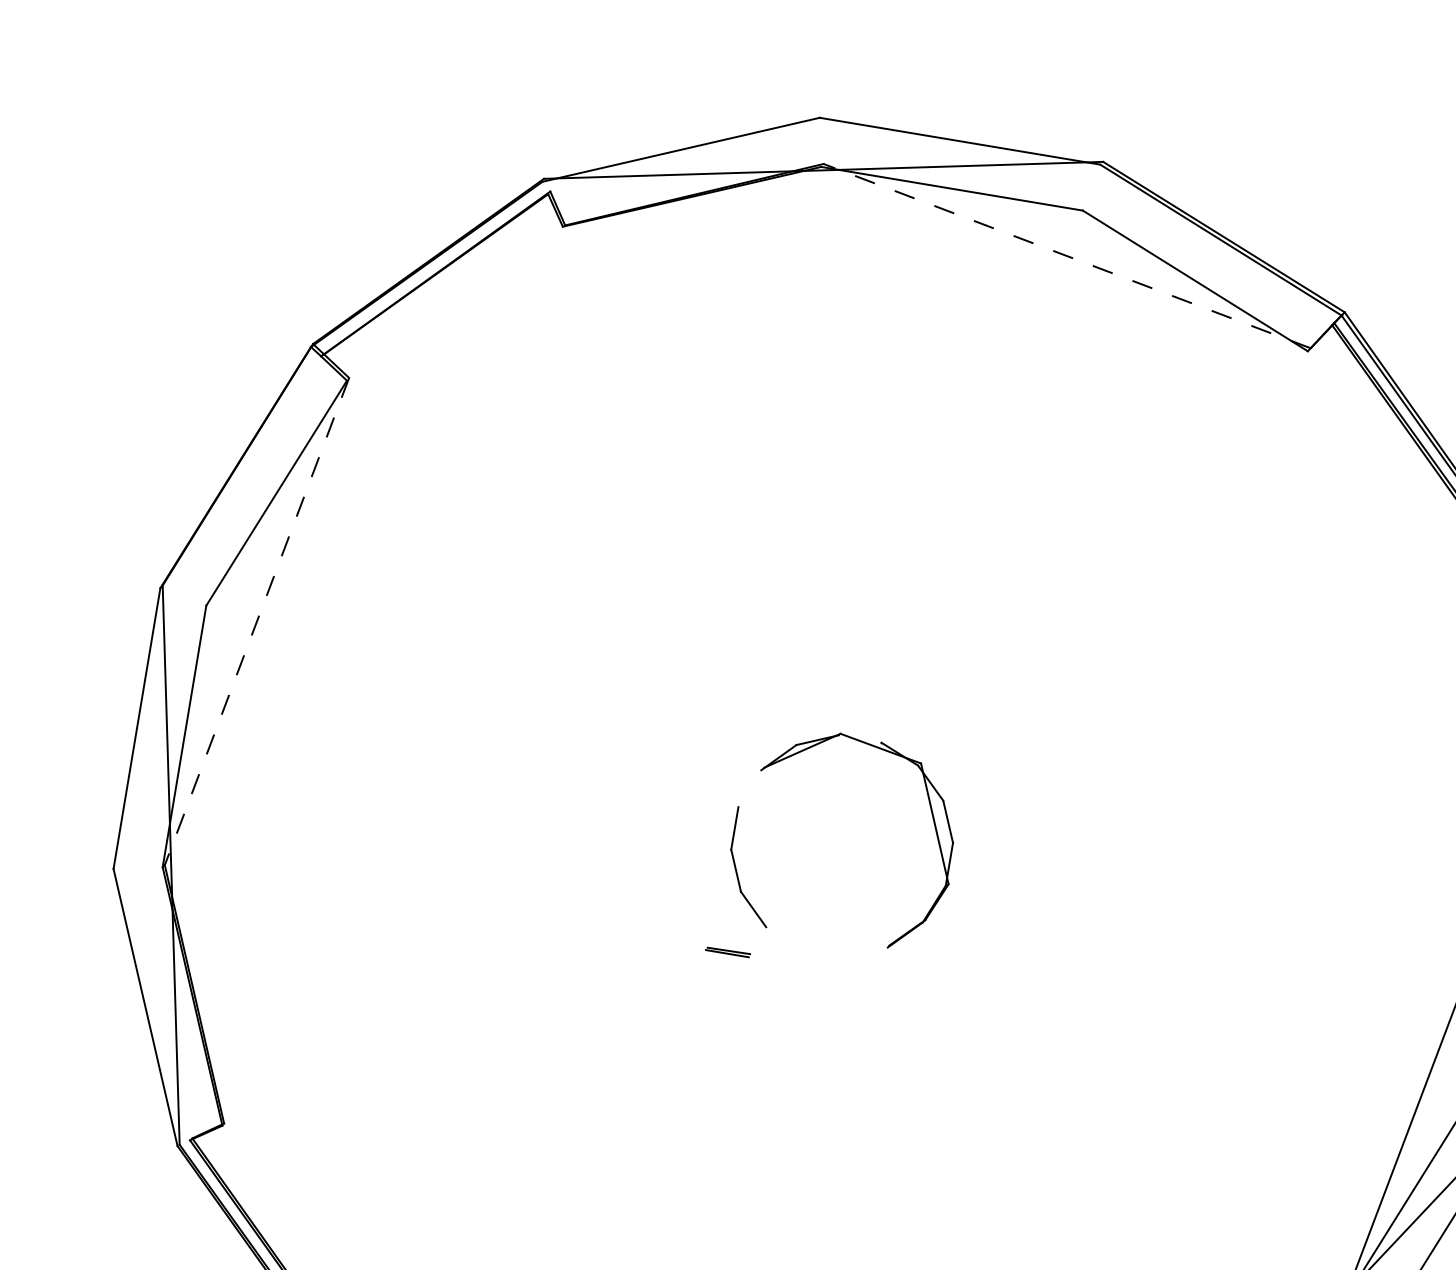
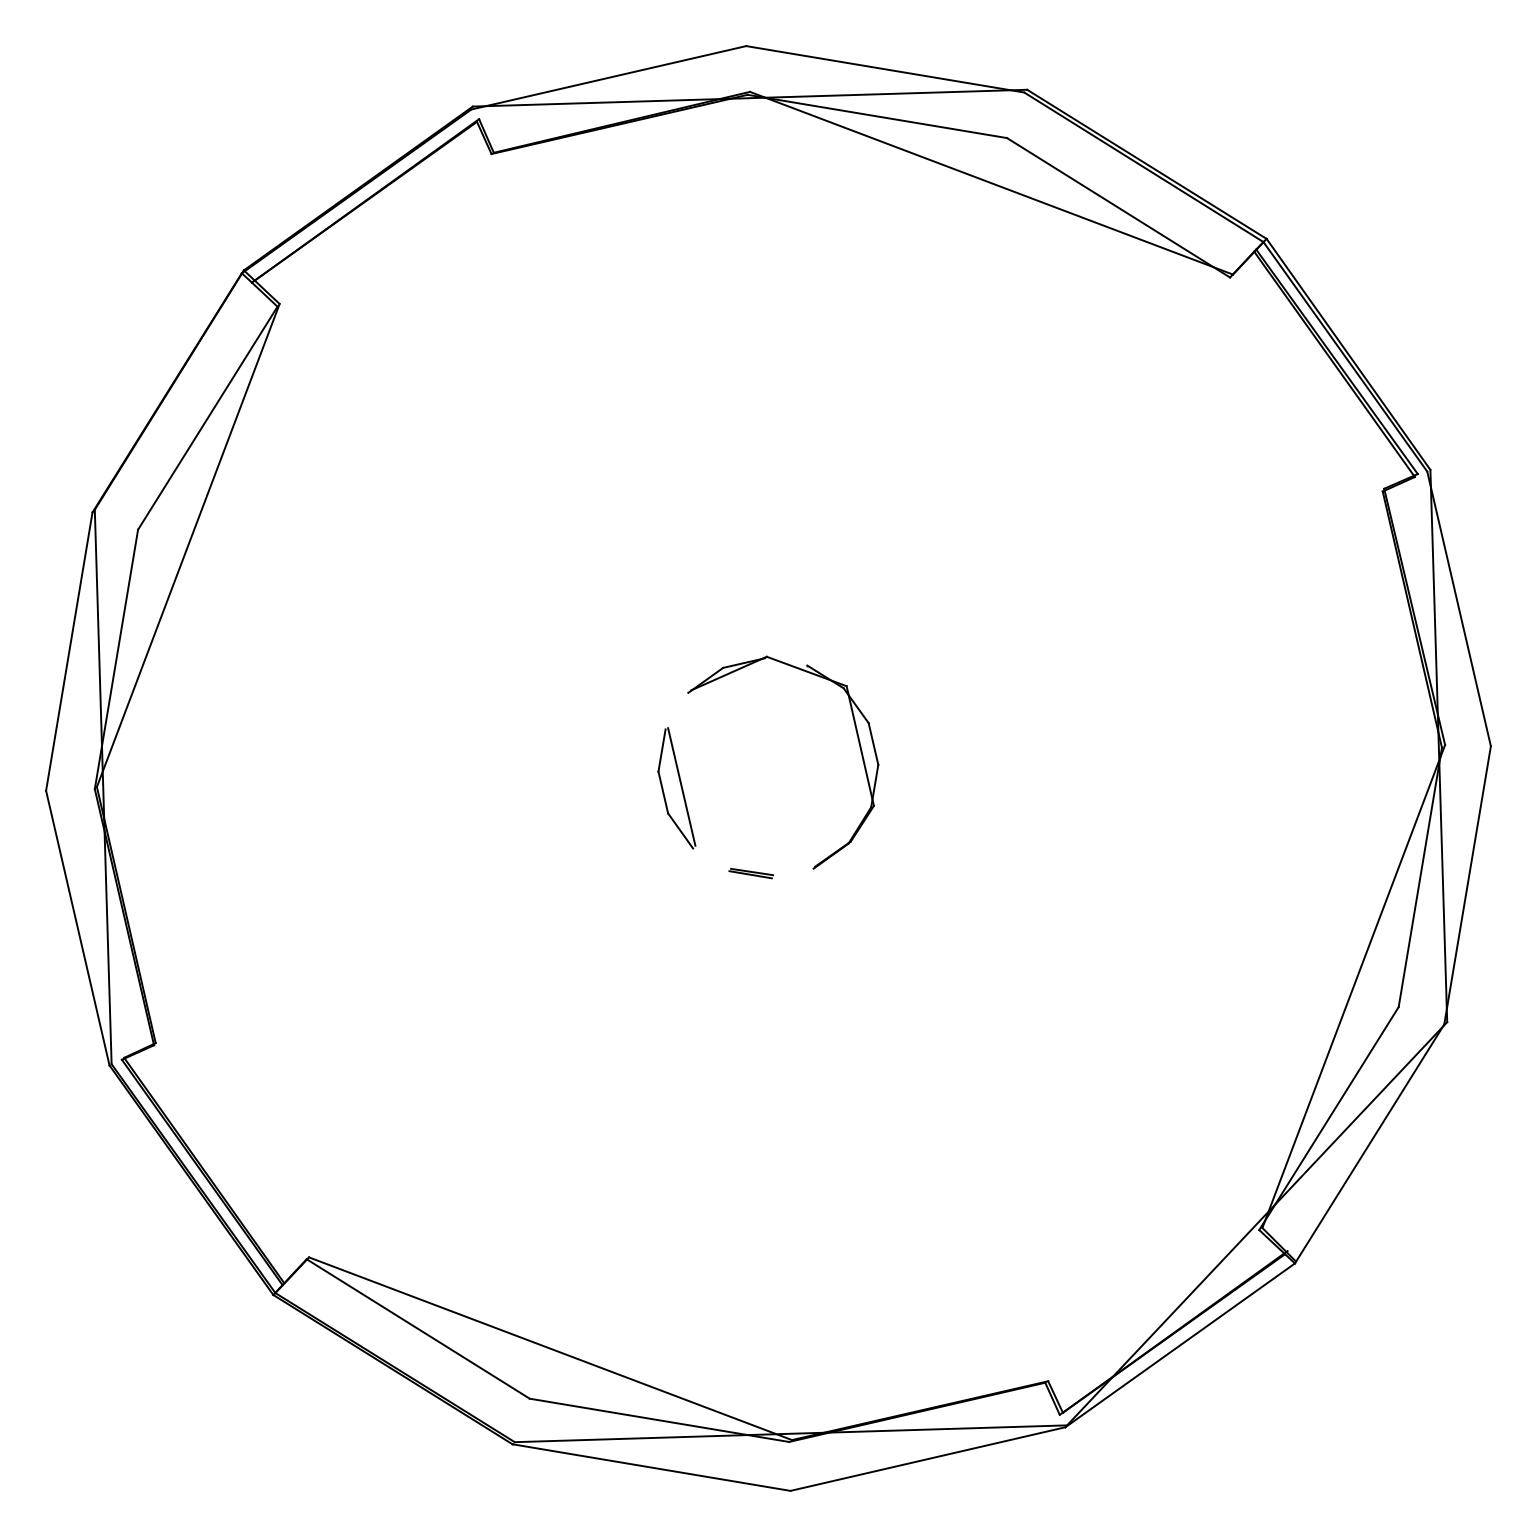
line: (1067, 256) -> (991, 183), dashed -> solid
line: (257, 621) -> (188, 545), dashed -> solid
line: (754, 864) -> (681, 786), added
part: (727, 952) -> (750, 873), moved

